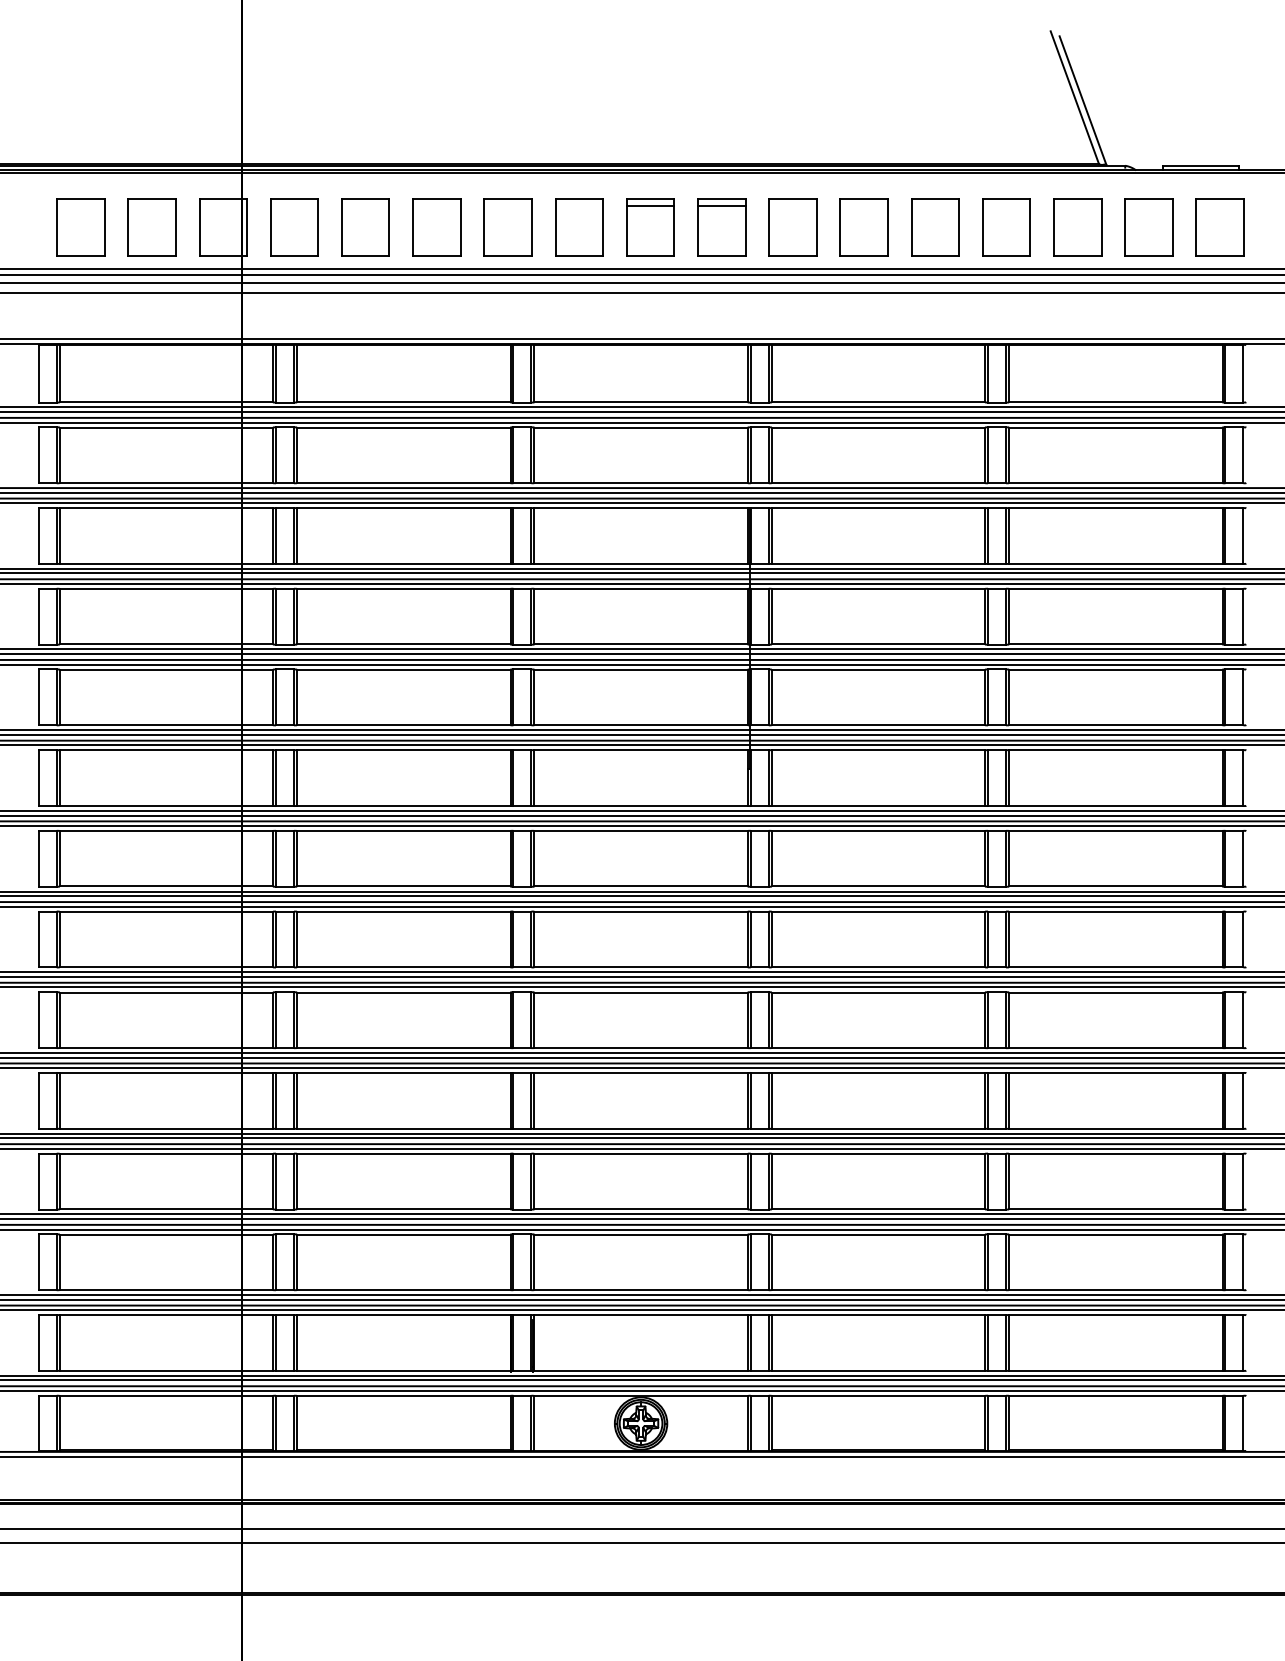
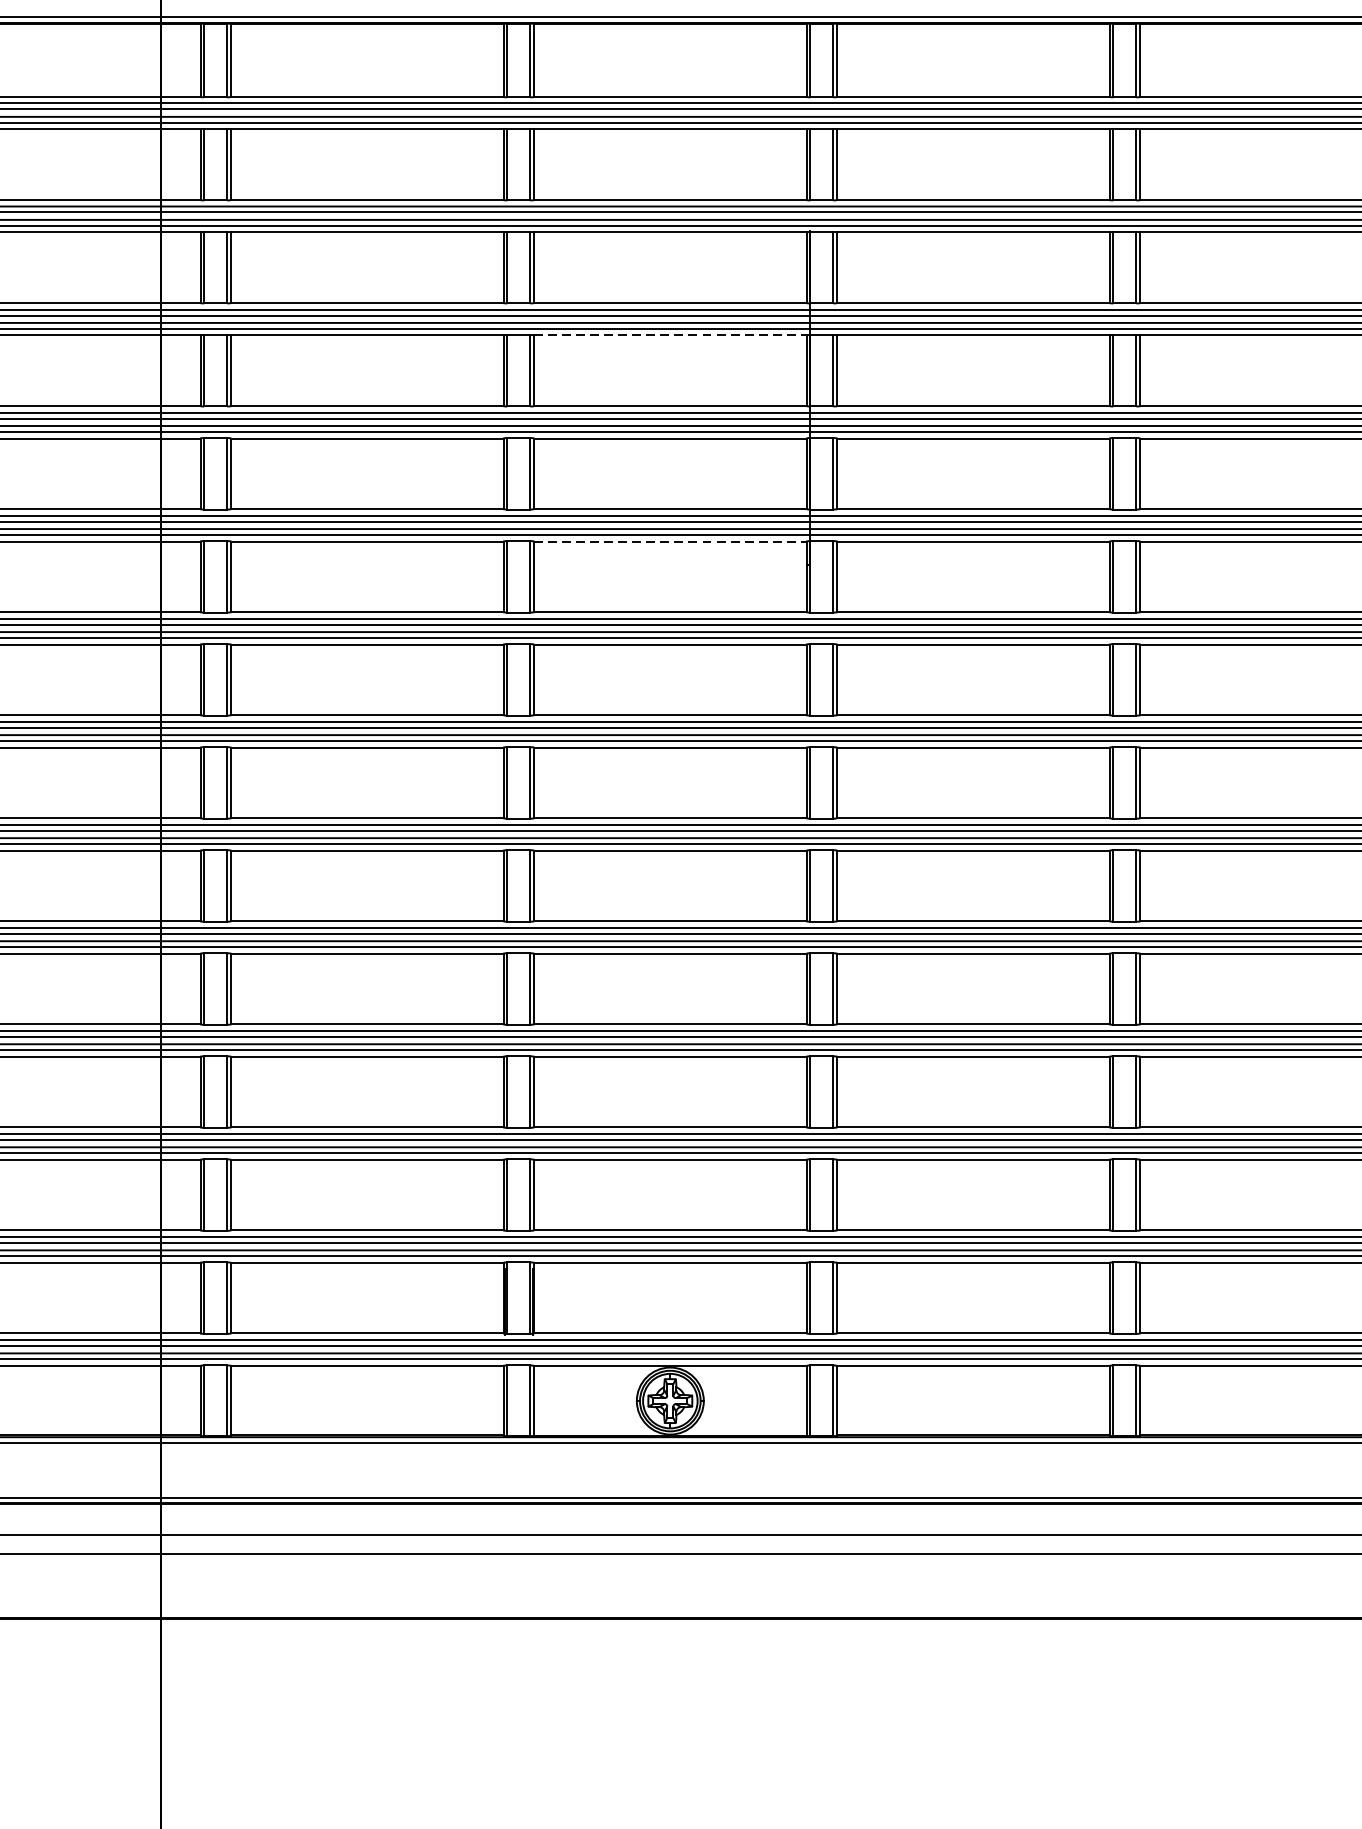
line: (641, 589) -> (670, 336), solid -> dashed
line: (641, 750) -> (670, 541), solid -> dashed

